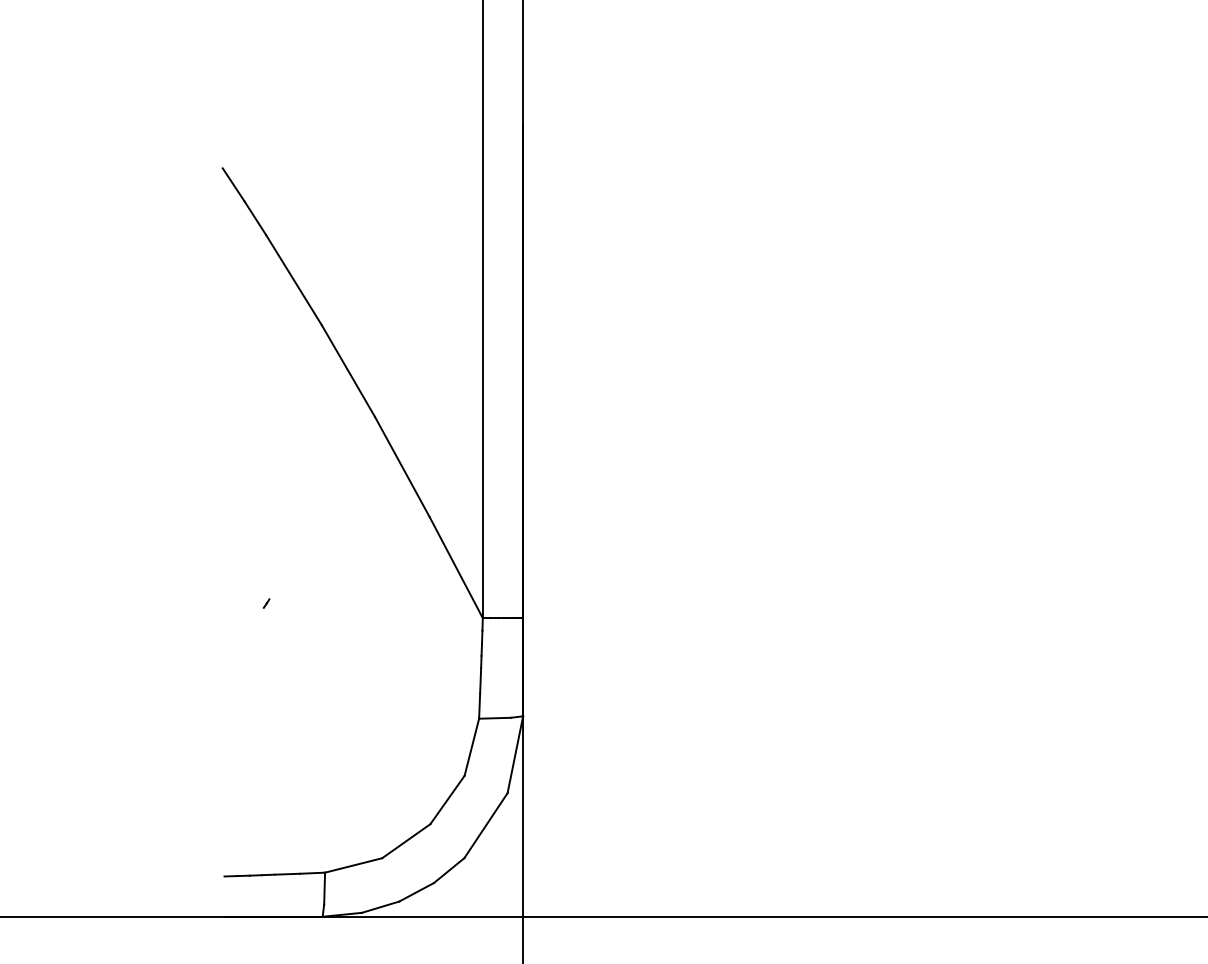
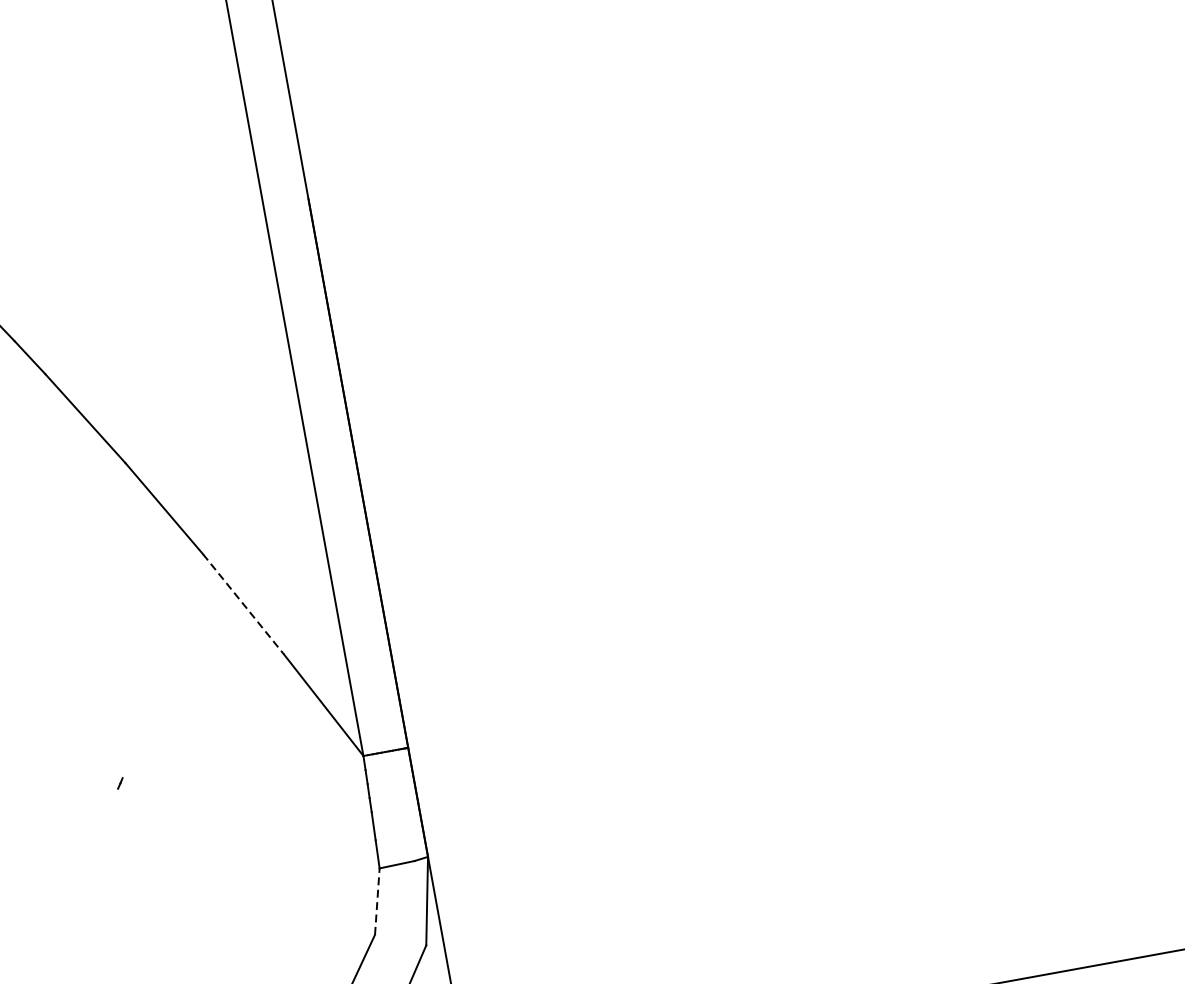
line: (402, 467) -> (243, 604), solid -> dashed
line: (471, 746) -> (376, 900), solid -> dashed

